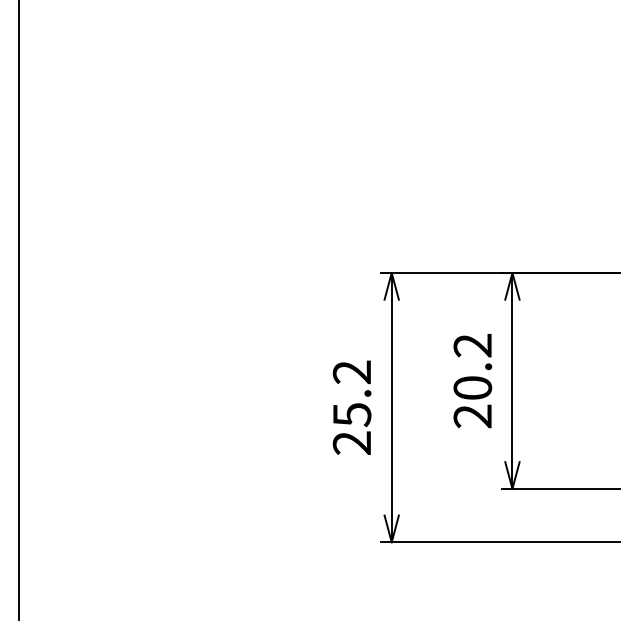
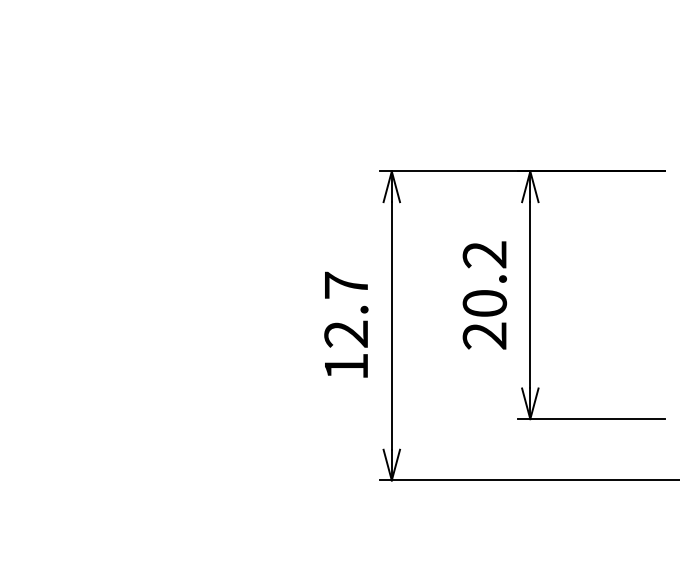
text: (351, 407) -> (345, 325), 25.2 -> 12.7

